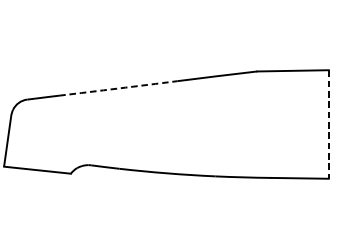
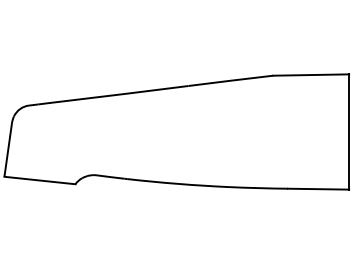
arc: (118, 88) -> (125, 93), dashed -> solid
line: (329, 124) -> (349, 132), dashed -> solid

